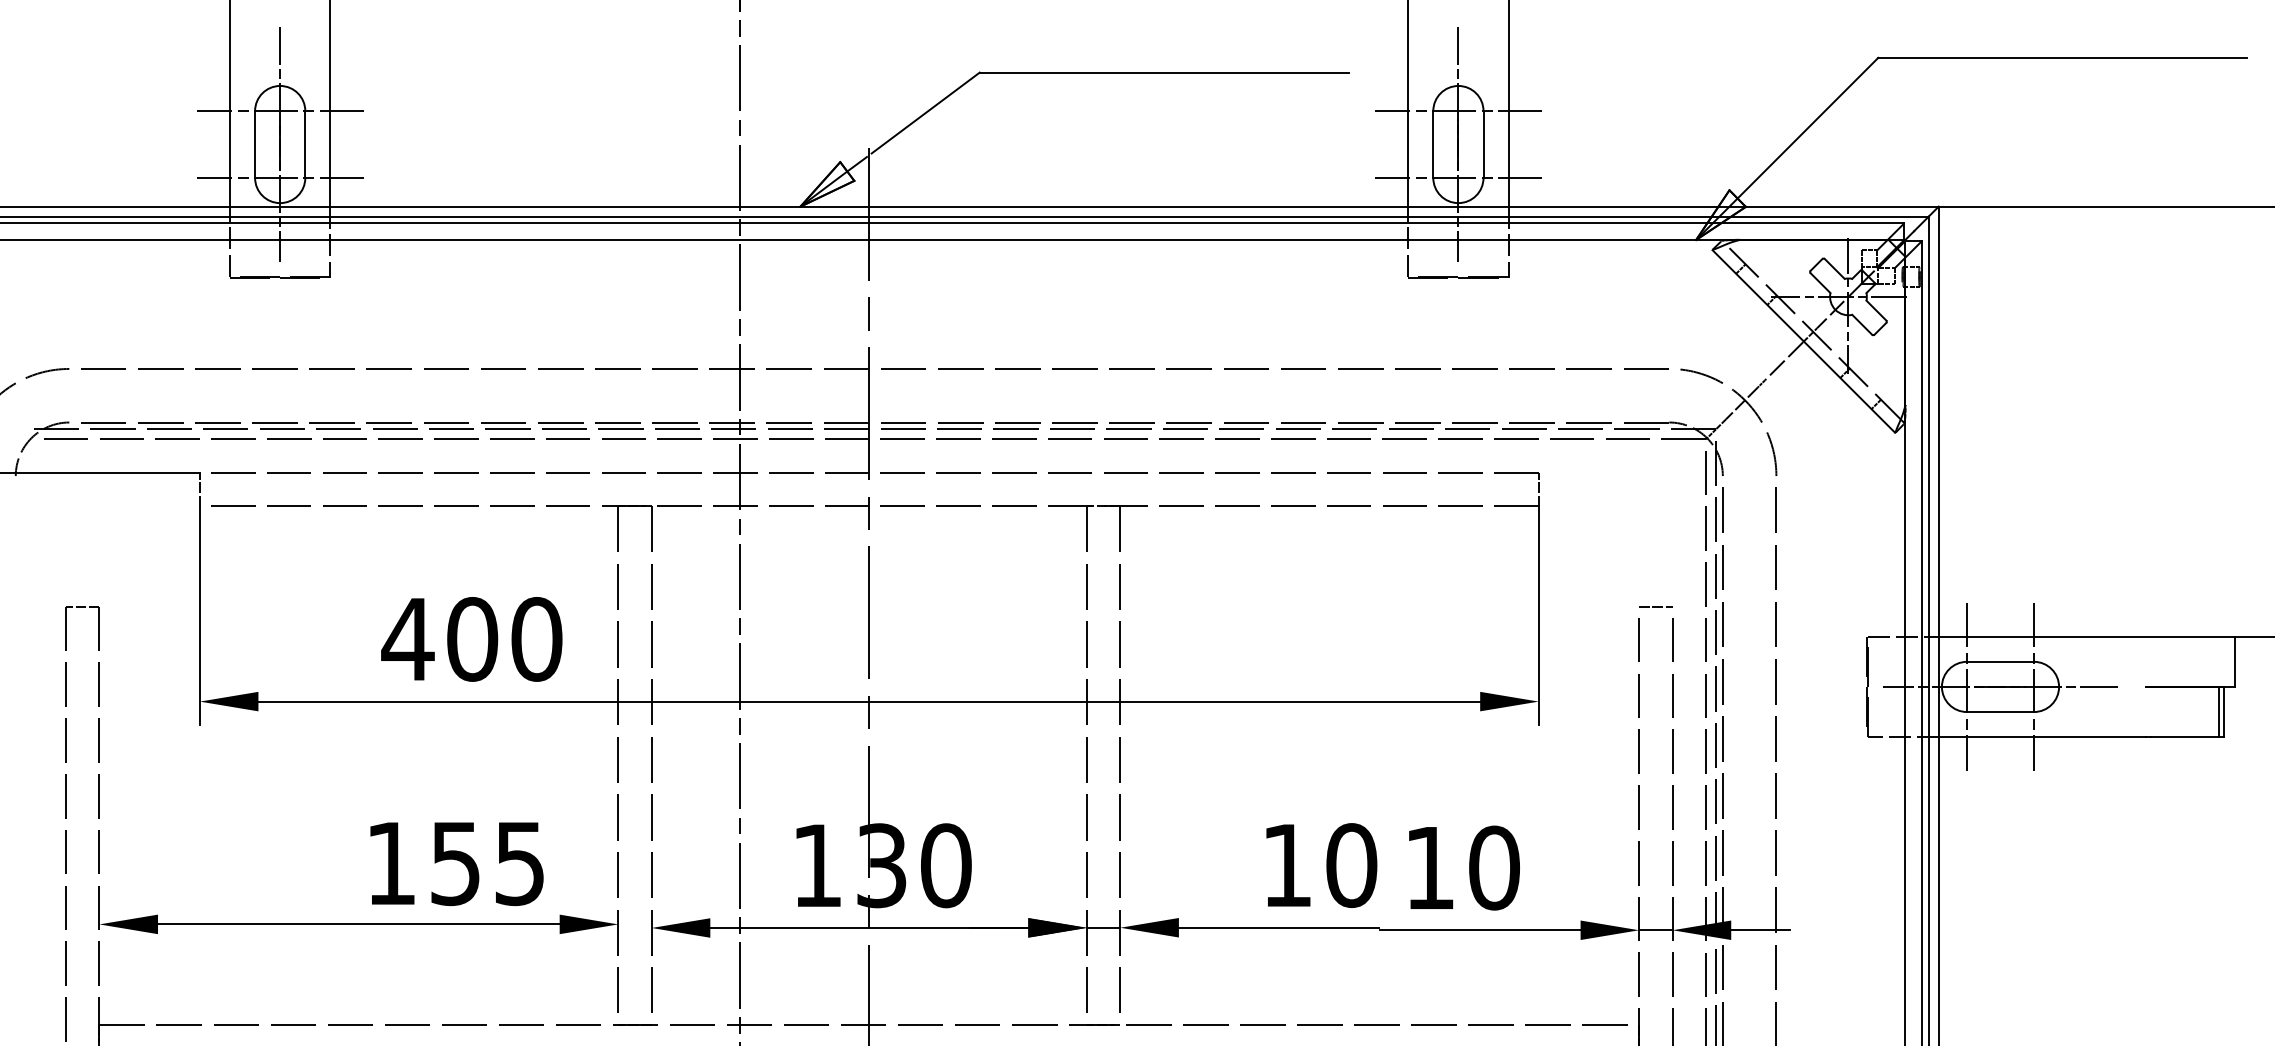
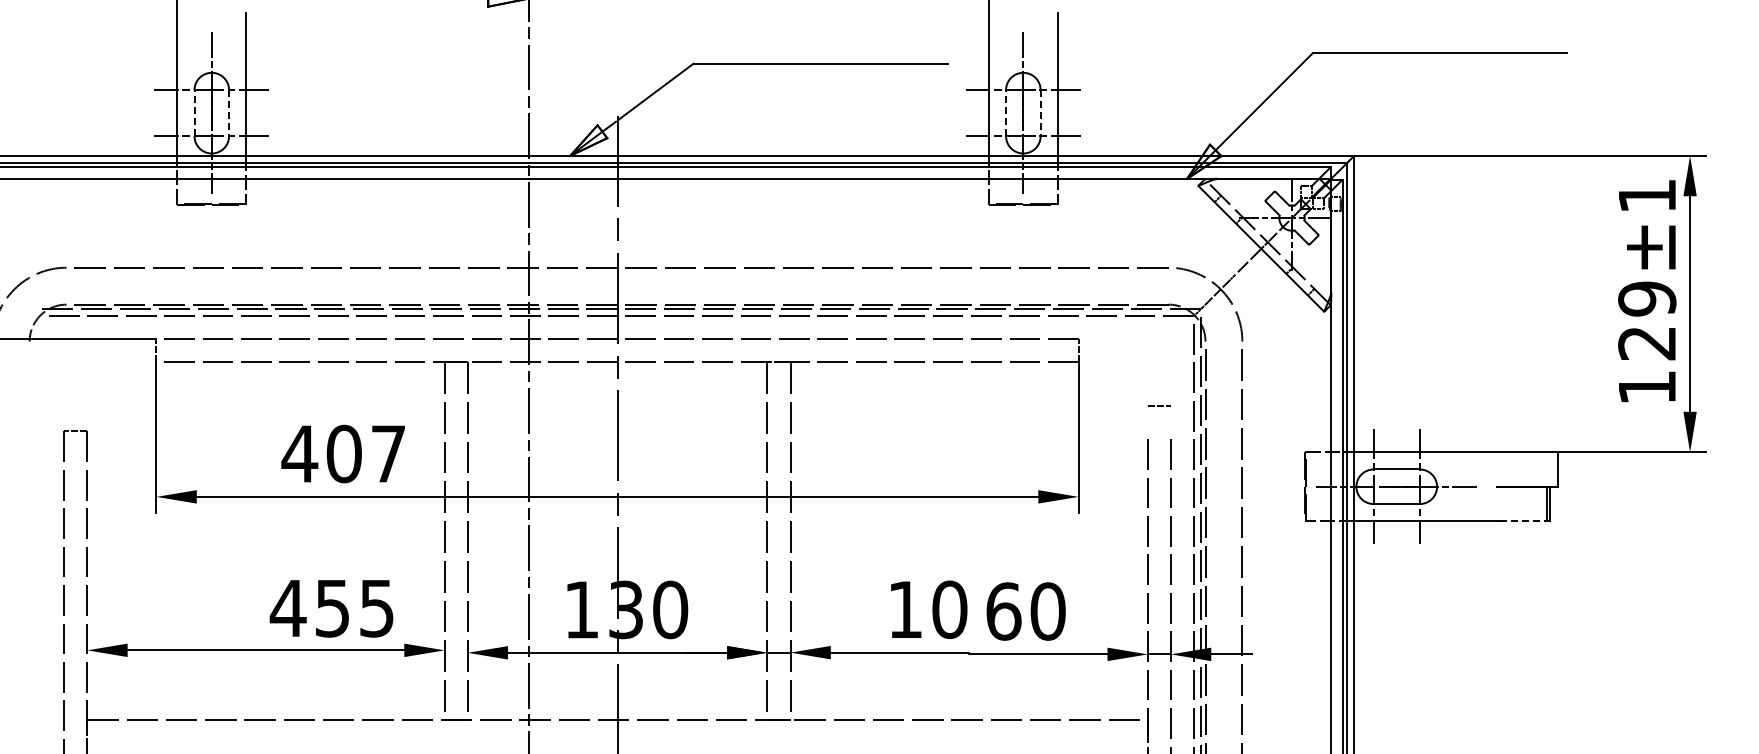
line: (255, 143) -> (194, 112), solid -> dashed
line: (1433, 143) -> (1006, 112), solid -> dashed
line: (305, 145) -> (229, 113), solid -> dashed
line: (1483, 145) -> (1040, 113), solid -> dashed
line: (1656, 605) -> (1159, 405), moved
text: (536, 638) -> (388, 453), 400 -> 407
line: (2185, 737) -> (1524, 521), solid -> dashed
text: (390, 863) -> (287, 608), 155 -> 455
text: (1429, 868) -> (1003, 611), 10 -> 60

